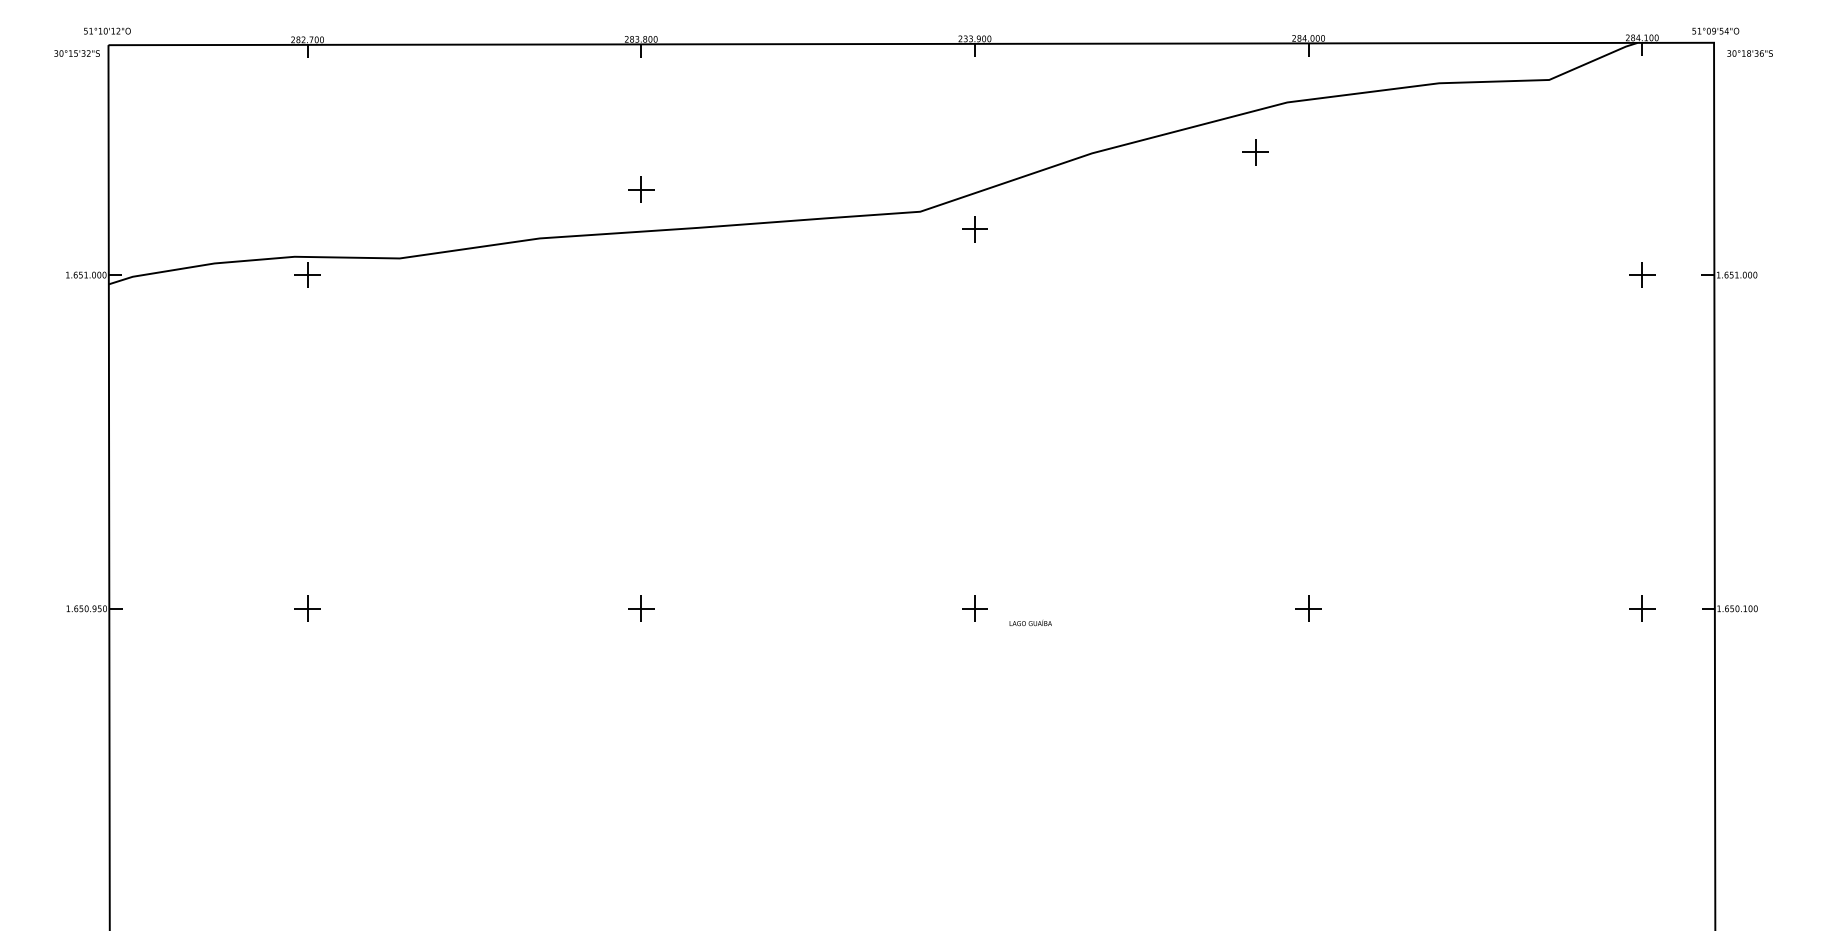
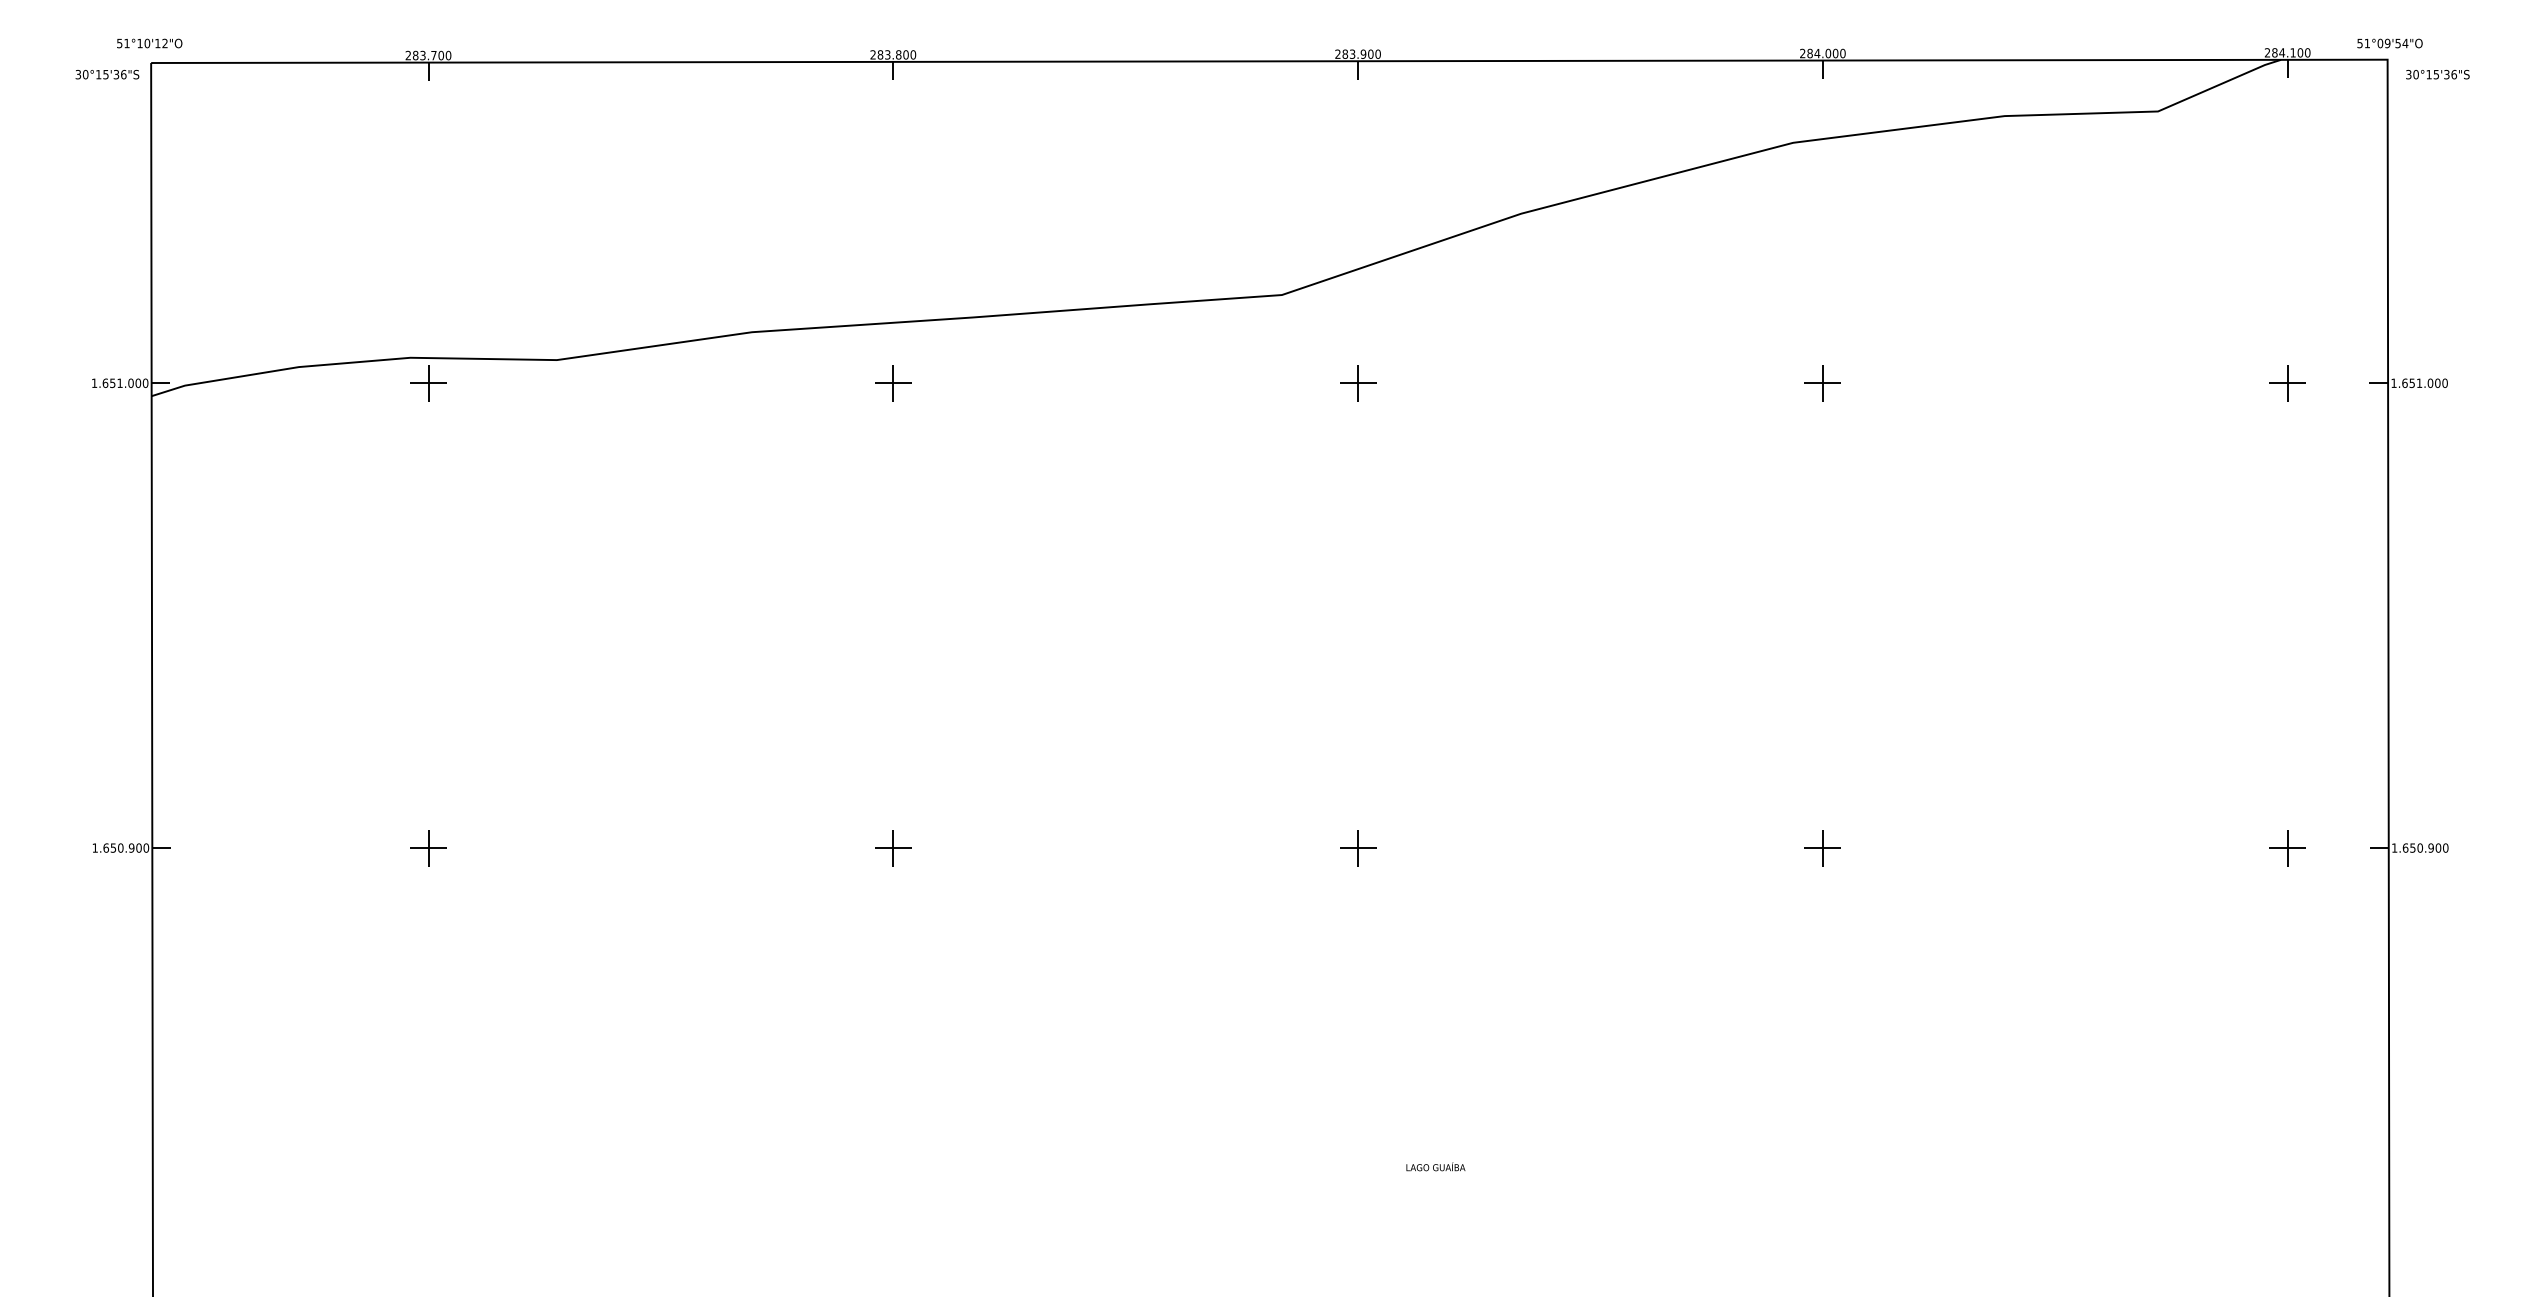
text: (965, 38) -> (1345, 53), 233.900 -> 283.900
text: (303, 39) -> (422, 55), 282.700 -> 283.700
text: (88, 53) -> (123, 74), 30°15'32"S -> 30°15'36"S
text: (1749, 53) -> (2436, 74), 30°18'36"S -> 30°15'36"S
part: (1255, 152) -> (1822, 383), moved
part: (641, 189) -> (893, 383), moved
part: (975, 229) -> (1358, 383), moved
text: (99, 608) -> (138, 847), 1.650.950 -> 1.650.900
text: (1744, 608) -> (2430, 847), 1.650.100 -> 1.650.900
text: (1030, 622) -> (1435, 1166), moved

